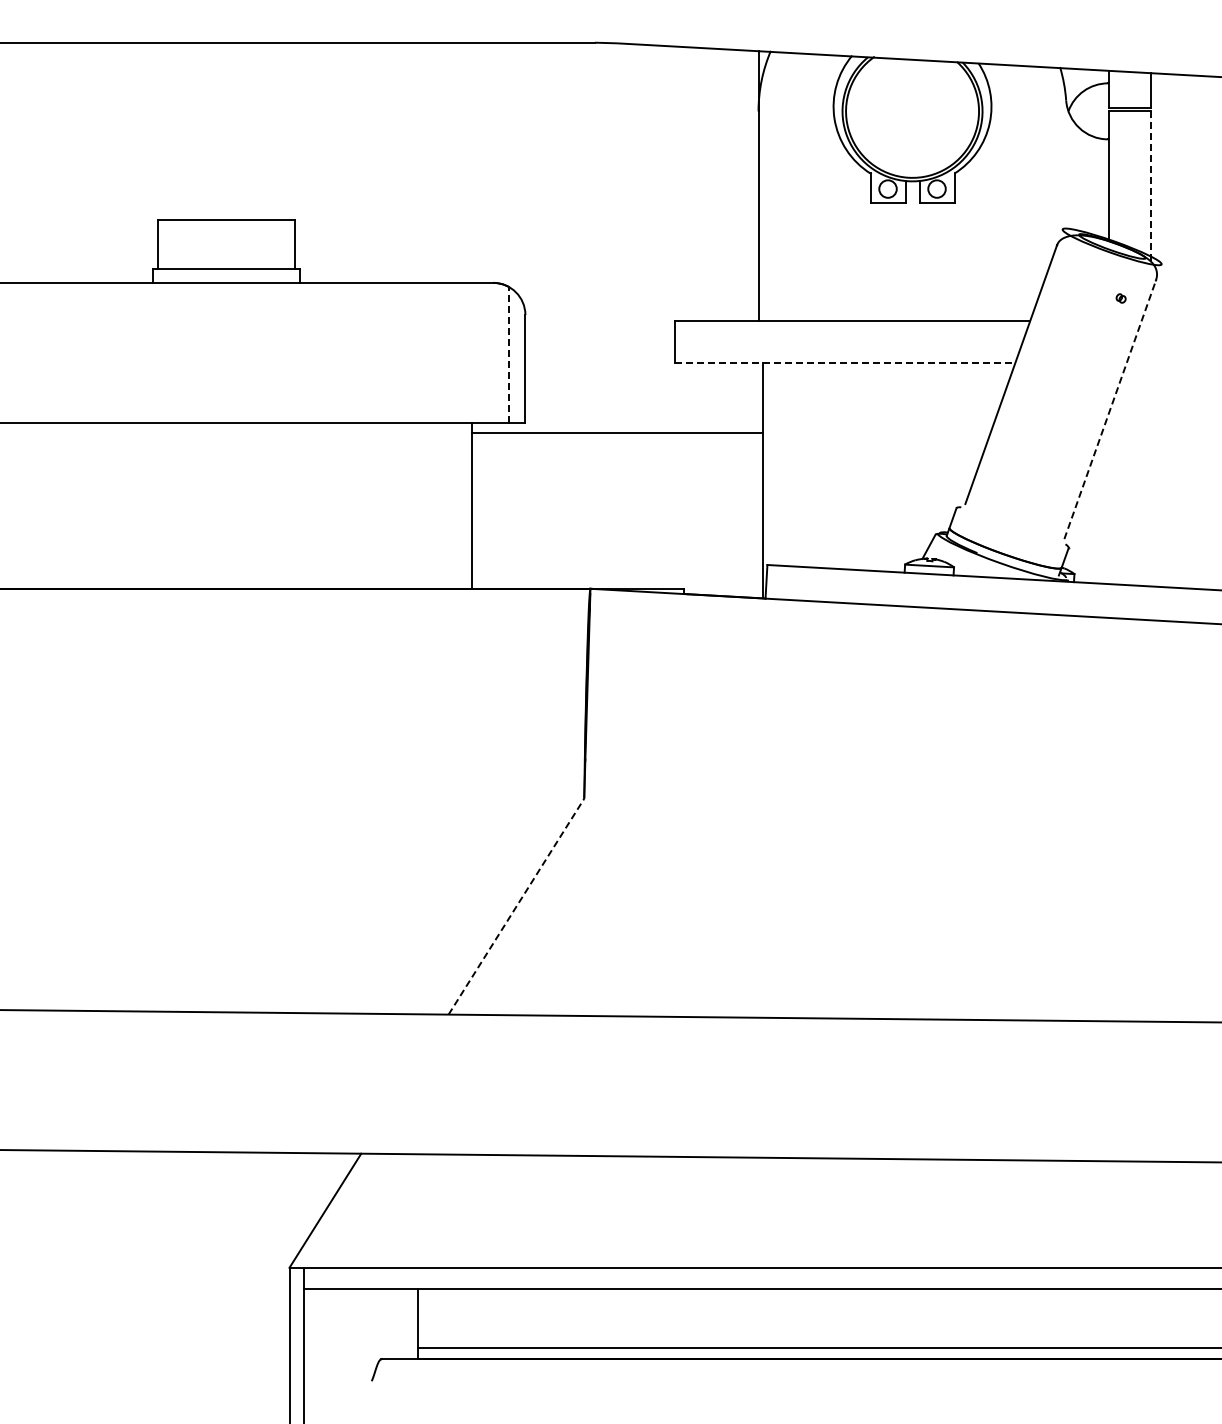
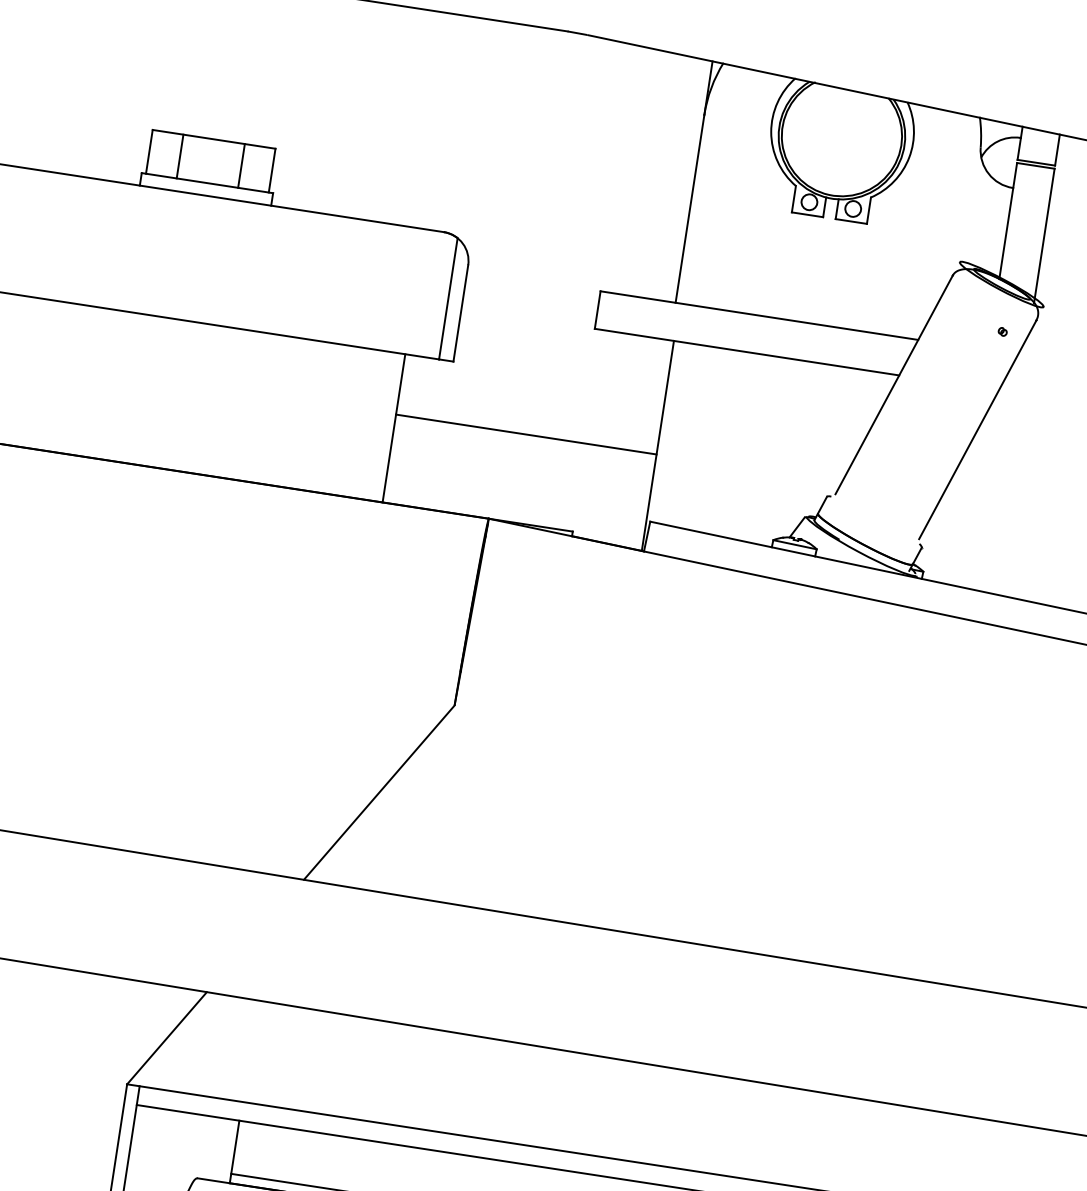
line: (1150, 187) -> (1044, 236), dashed -> solid
line: (192, 243) -> (180, 155), added
line: (260, 243) -> (241, 165), added
line: (509, 355) -> (448, 299), dashed -> solid
line: (845, 363) -> (747, 352), dashed -> solid
line: (1110, 409) -> (978, 429), dashed -> solid
line: (617, 433) -> (526, 434), moved
line: (516, 906) -> (379, 792), dashed -> solid

